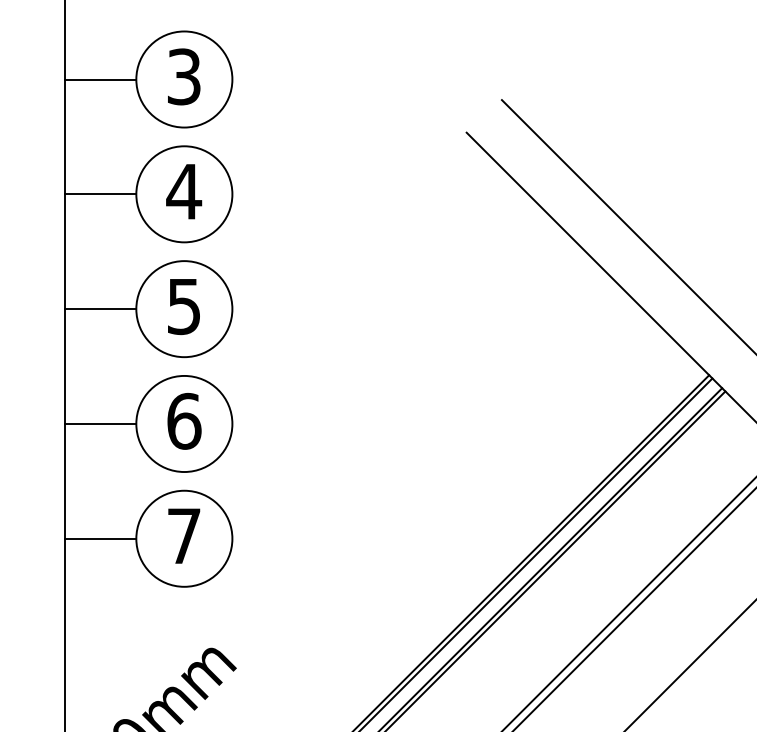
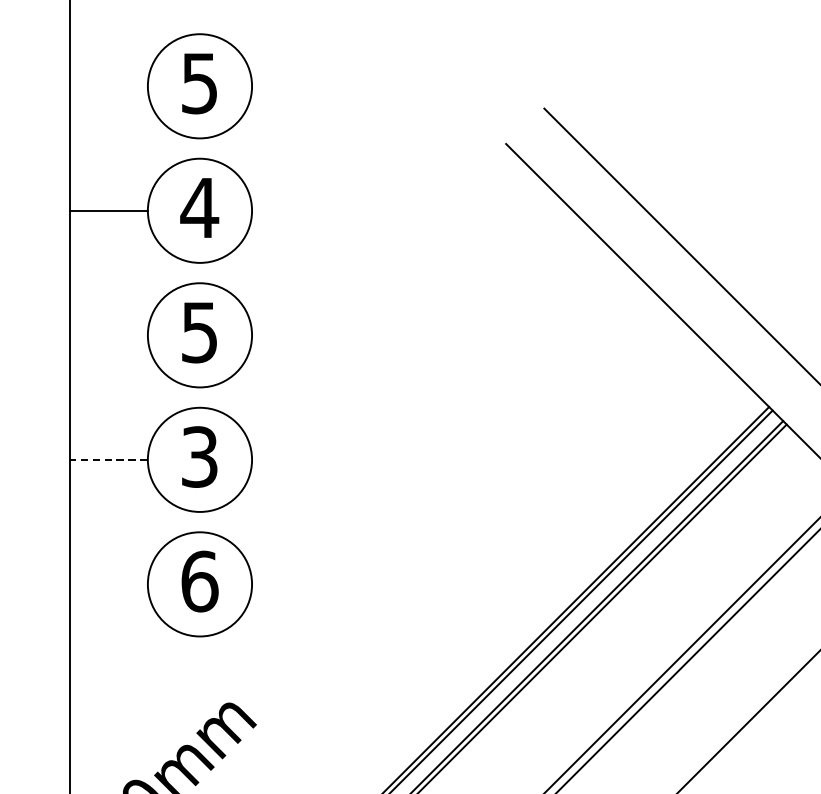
text: (184, 76) -> (200, 83), 3 -> 5
line: (100, 79) -> (109, 86), removed
line: (100, 309) -> (109, 335), removed
text: (184, 420) -> (200, 456), 6 -> 3
line: (100, 423) -> (109, 459), solid -> dashed
text: (184, 535) -> (200, 580), 7 -> 6
line: (100, 538) -> (109, 584), removed

